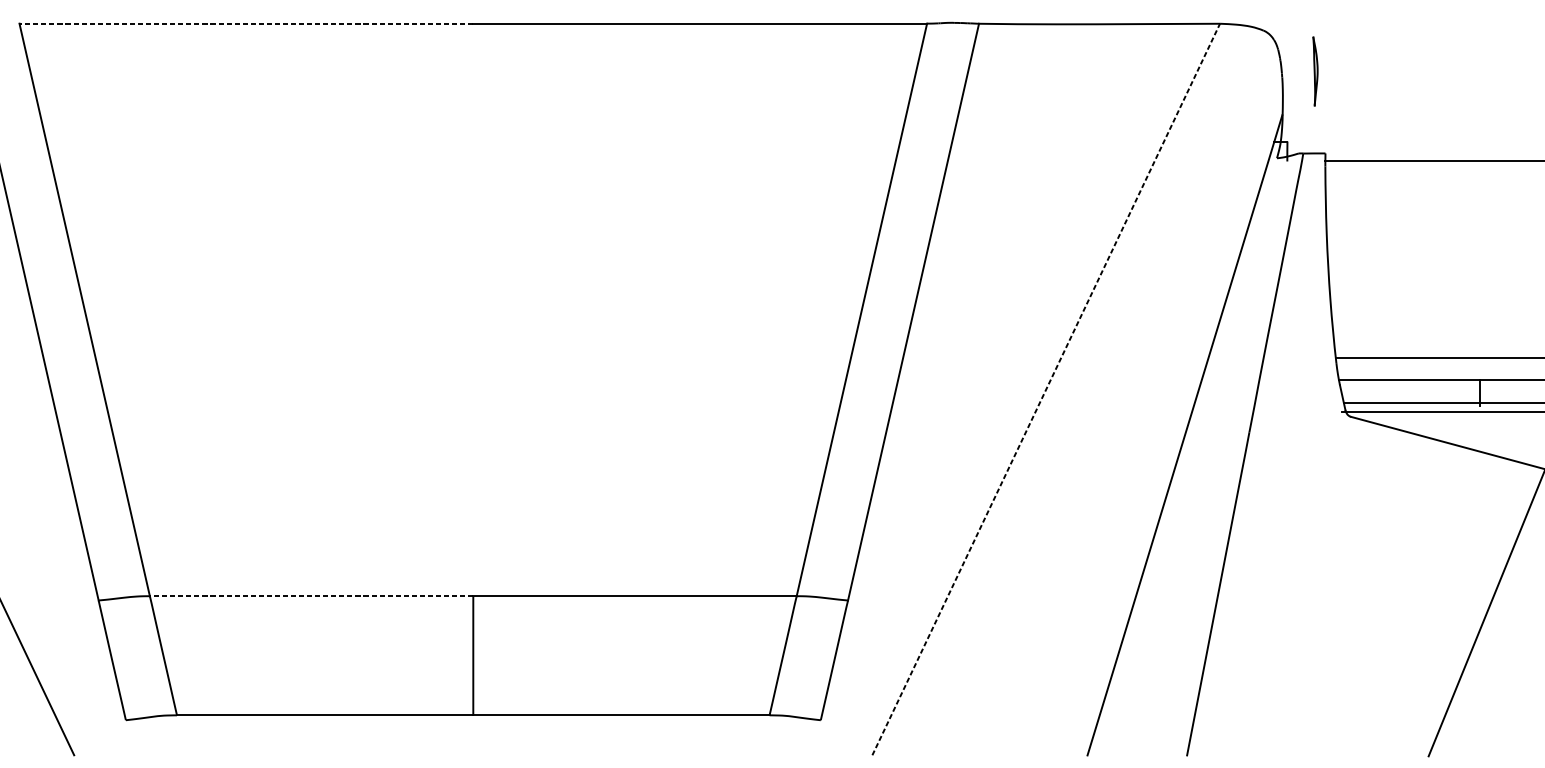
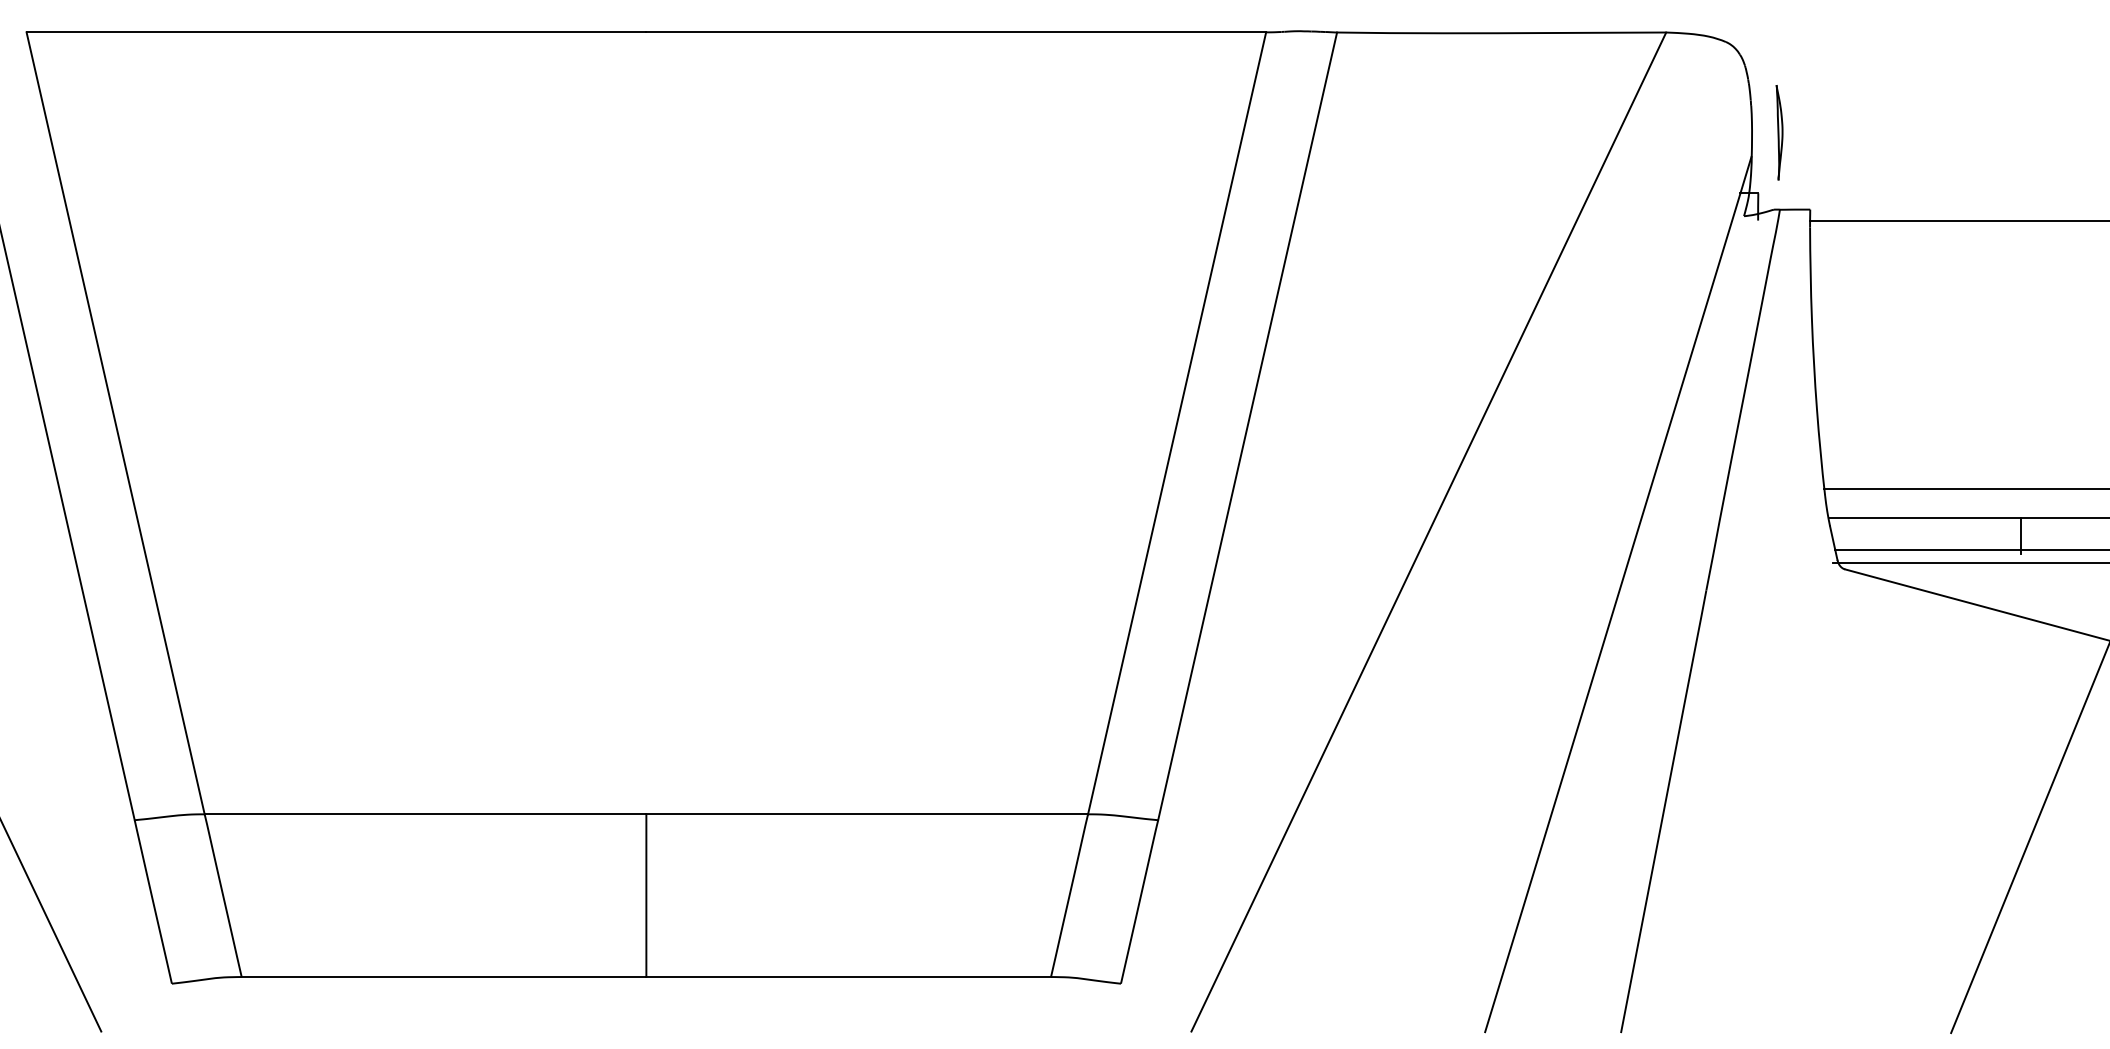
line: (246, 23) -> (336, 32), dashed -> solid
part: (1315, 71) -> (1779, 132), moved
line: (1046, 389) -> (1429, 531), dashed -> solid
line: (311, 596) -> (425, 814), dashed -> solid

